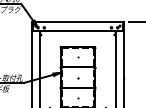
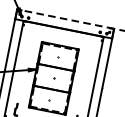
line: (77, 22) -> (65, 19), solid -> dashed

